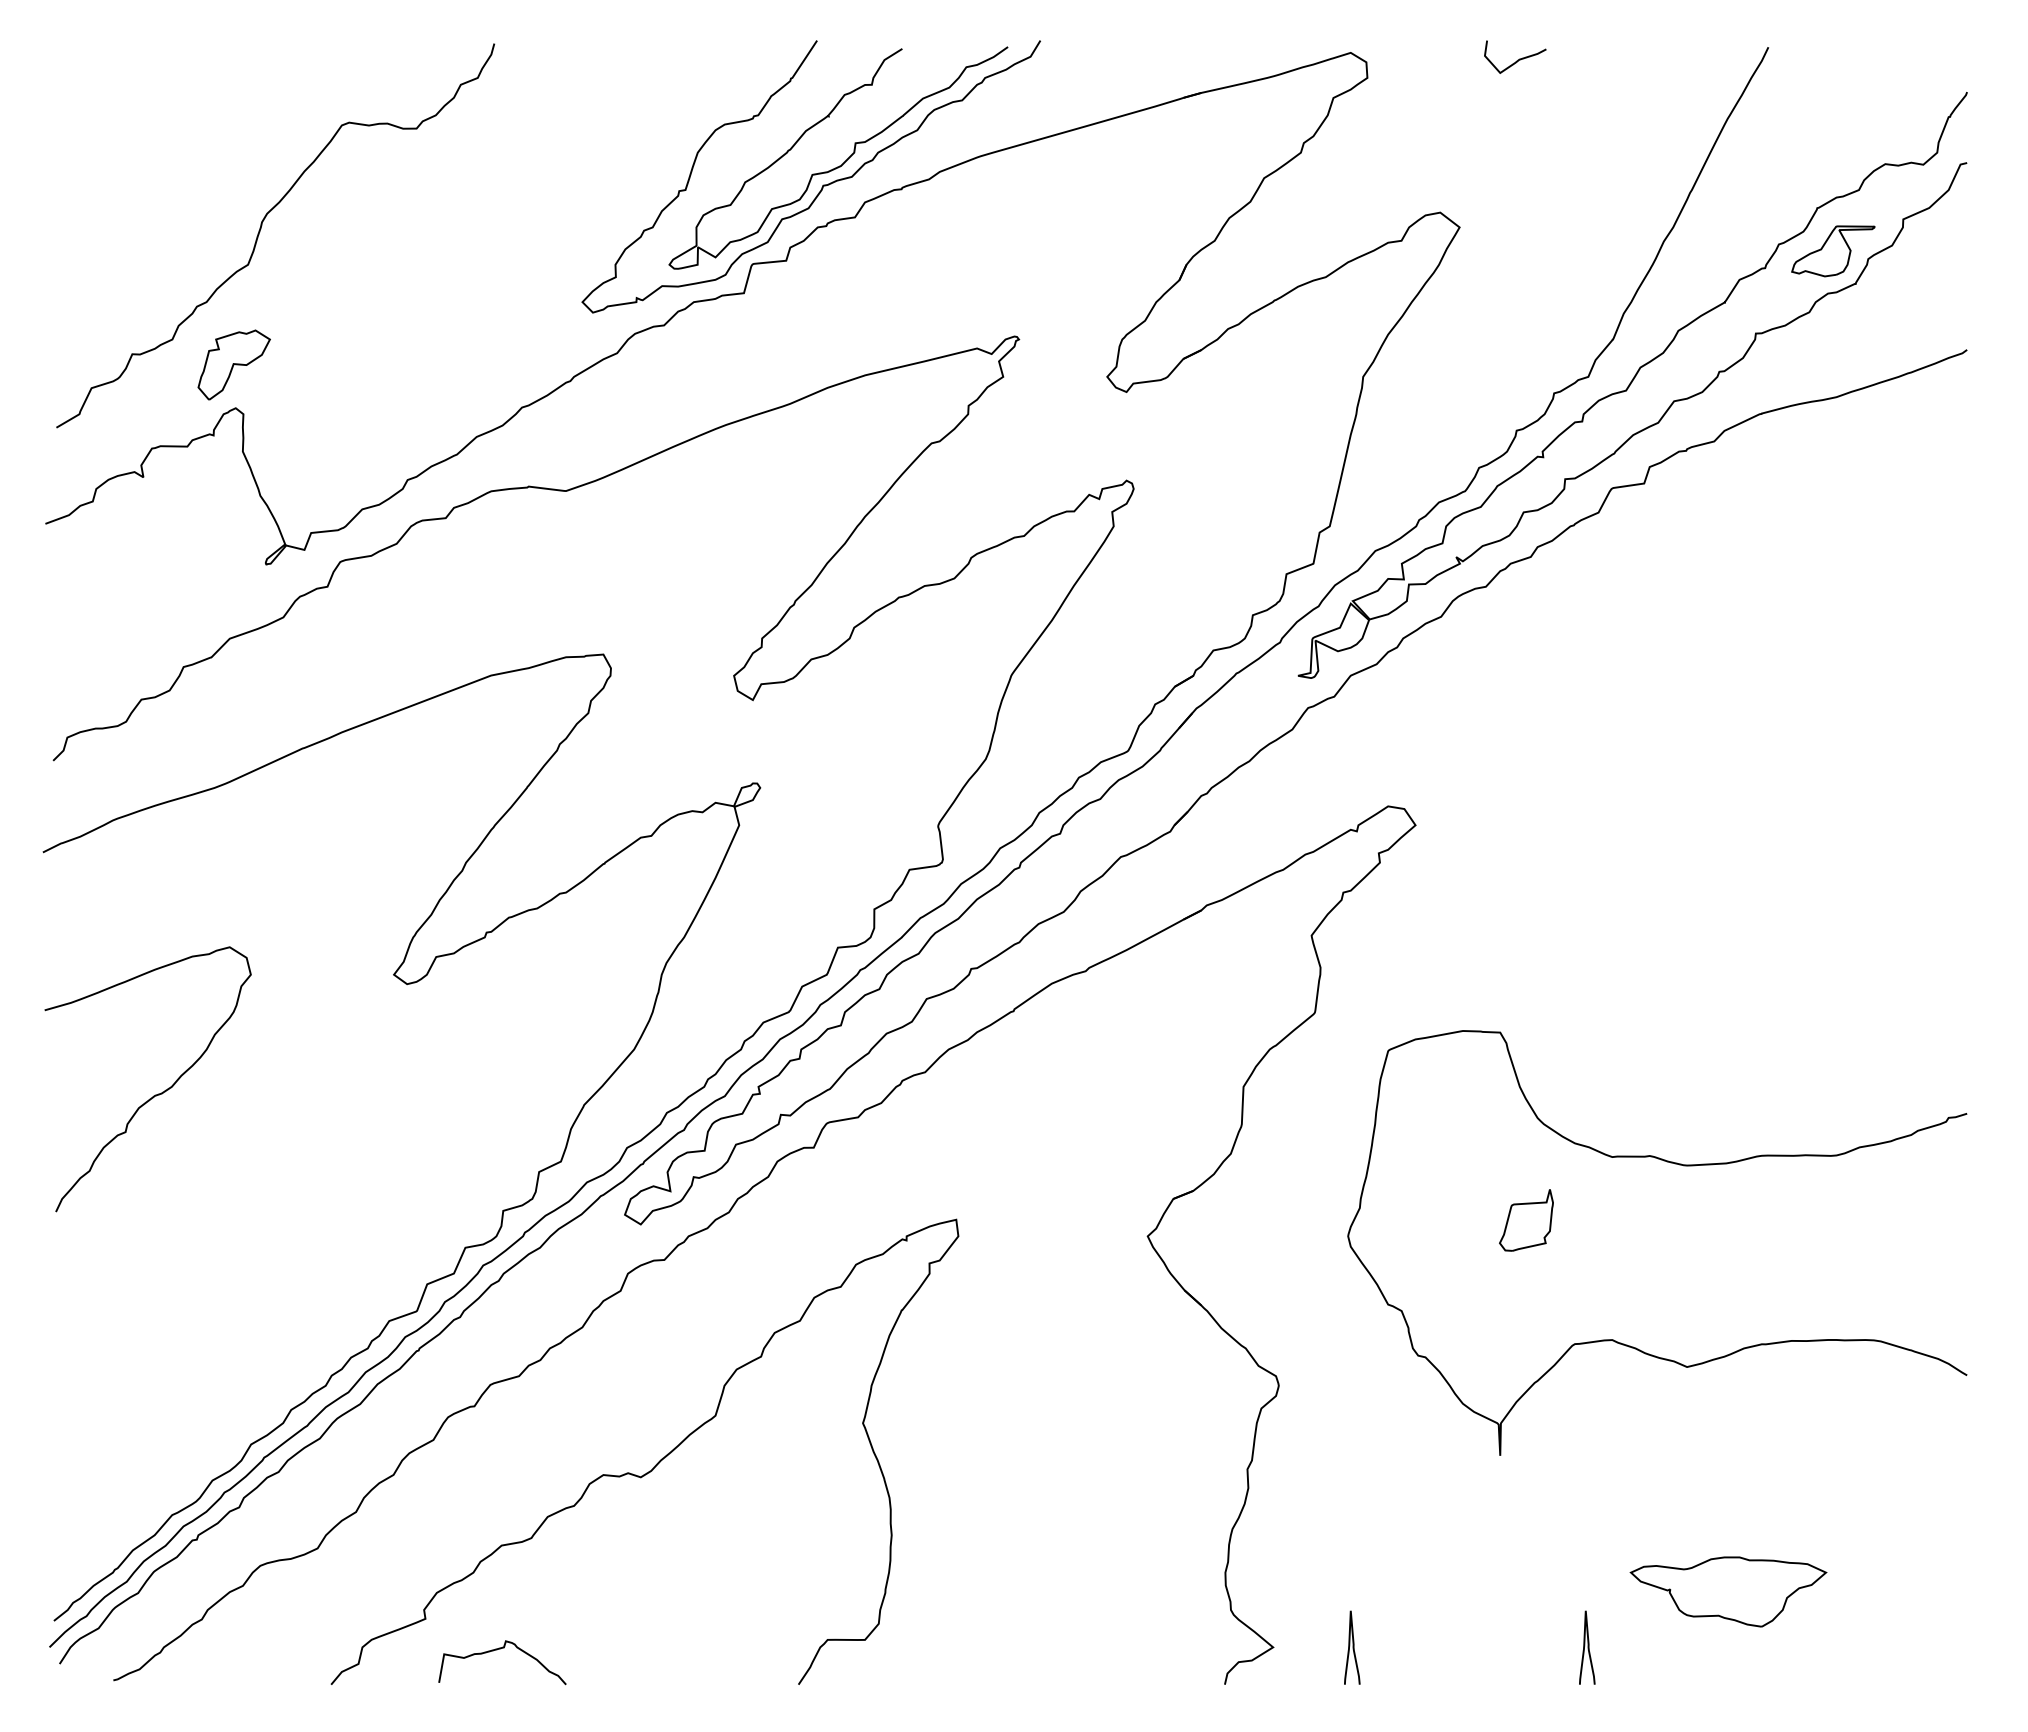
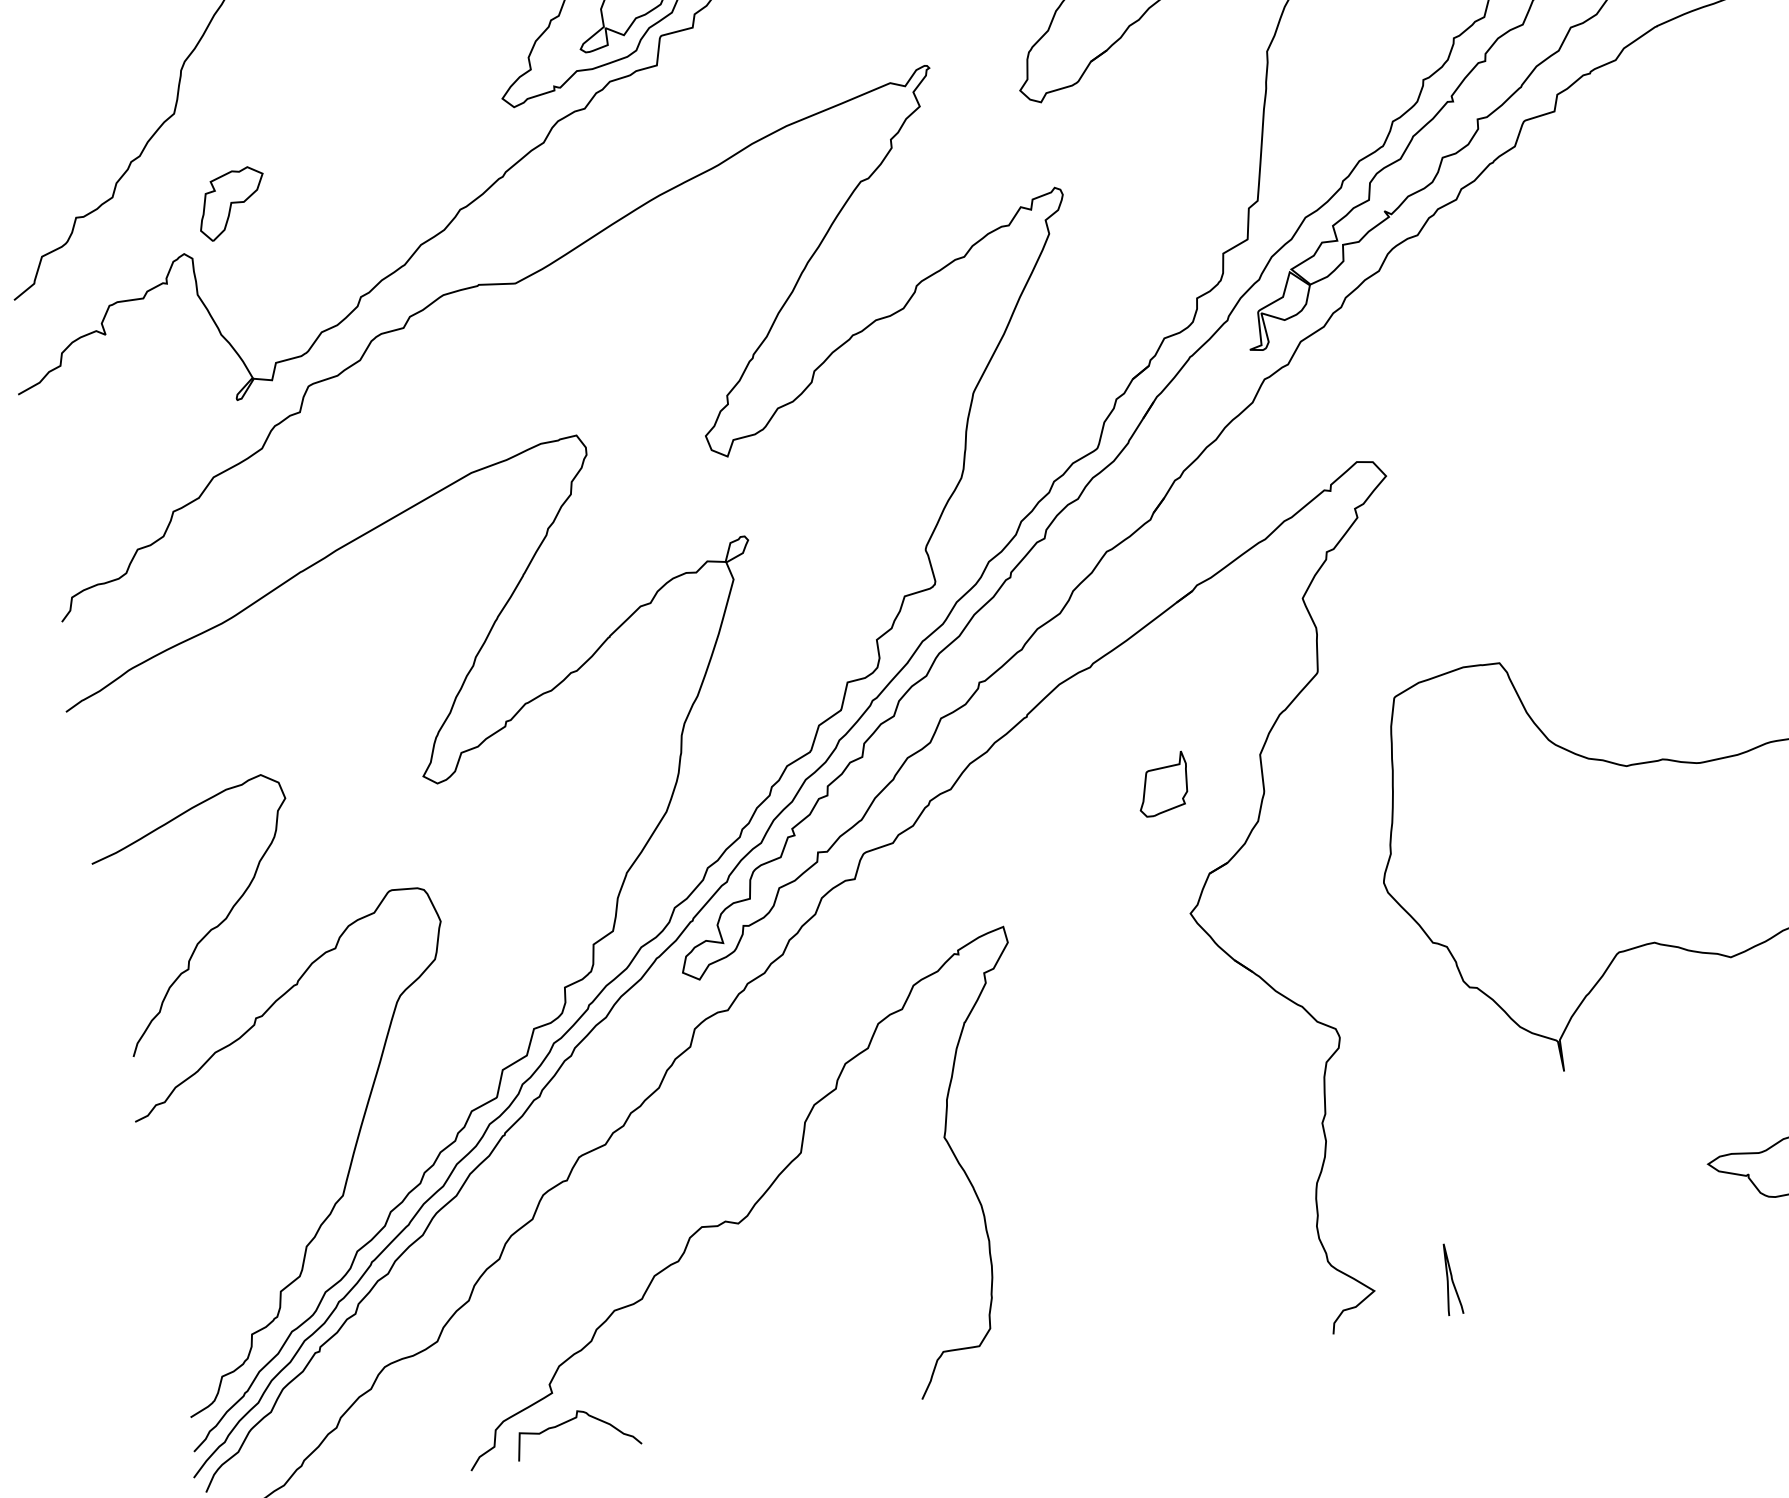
part: (233, 364) -> (231, 203), moved
part: (1526, 1220) -> (1162, 784), moved
curve: (258, 1352) -> (350, 1161), added
curve: (1587, 1647) -> (1677, 1243), removed
curve: (497, 1650) -> (570, 1421), moved

